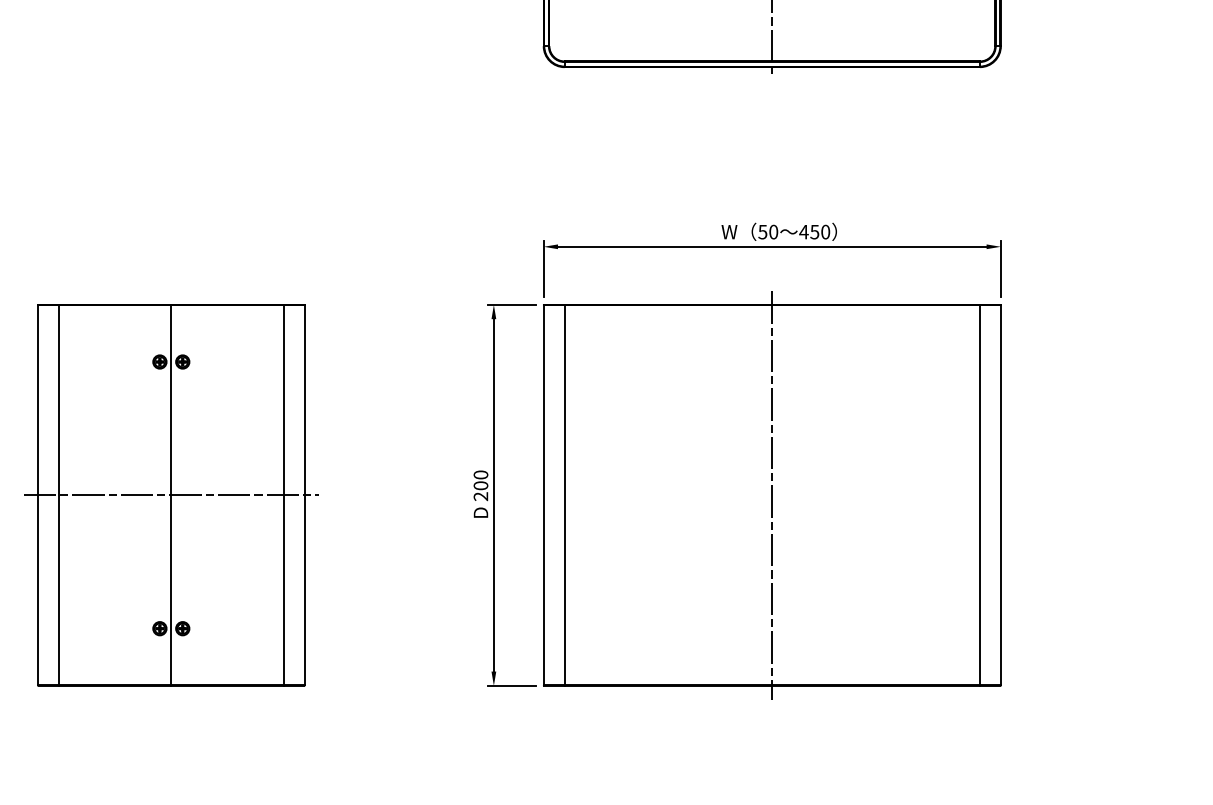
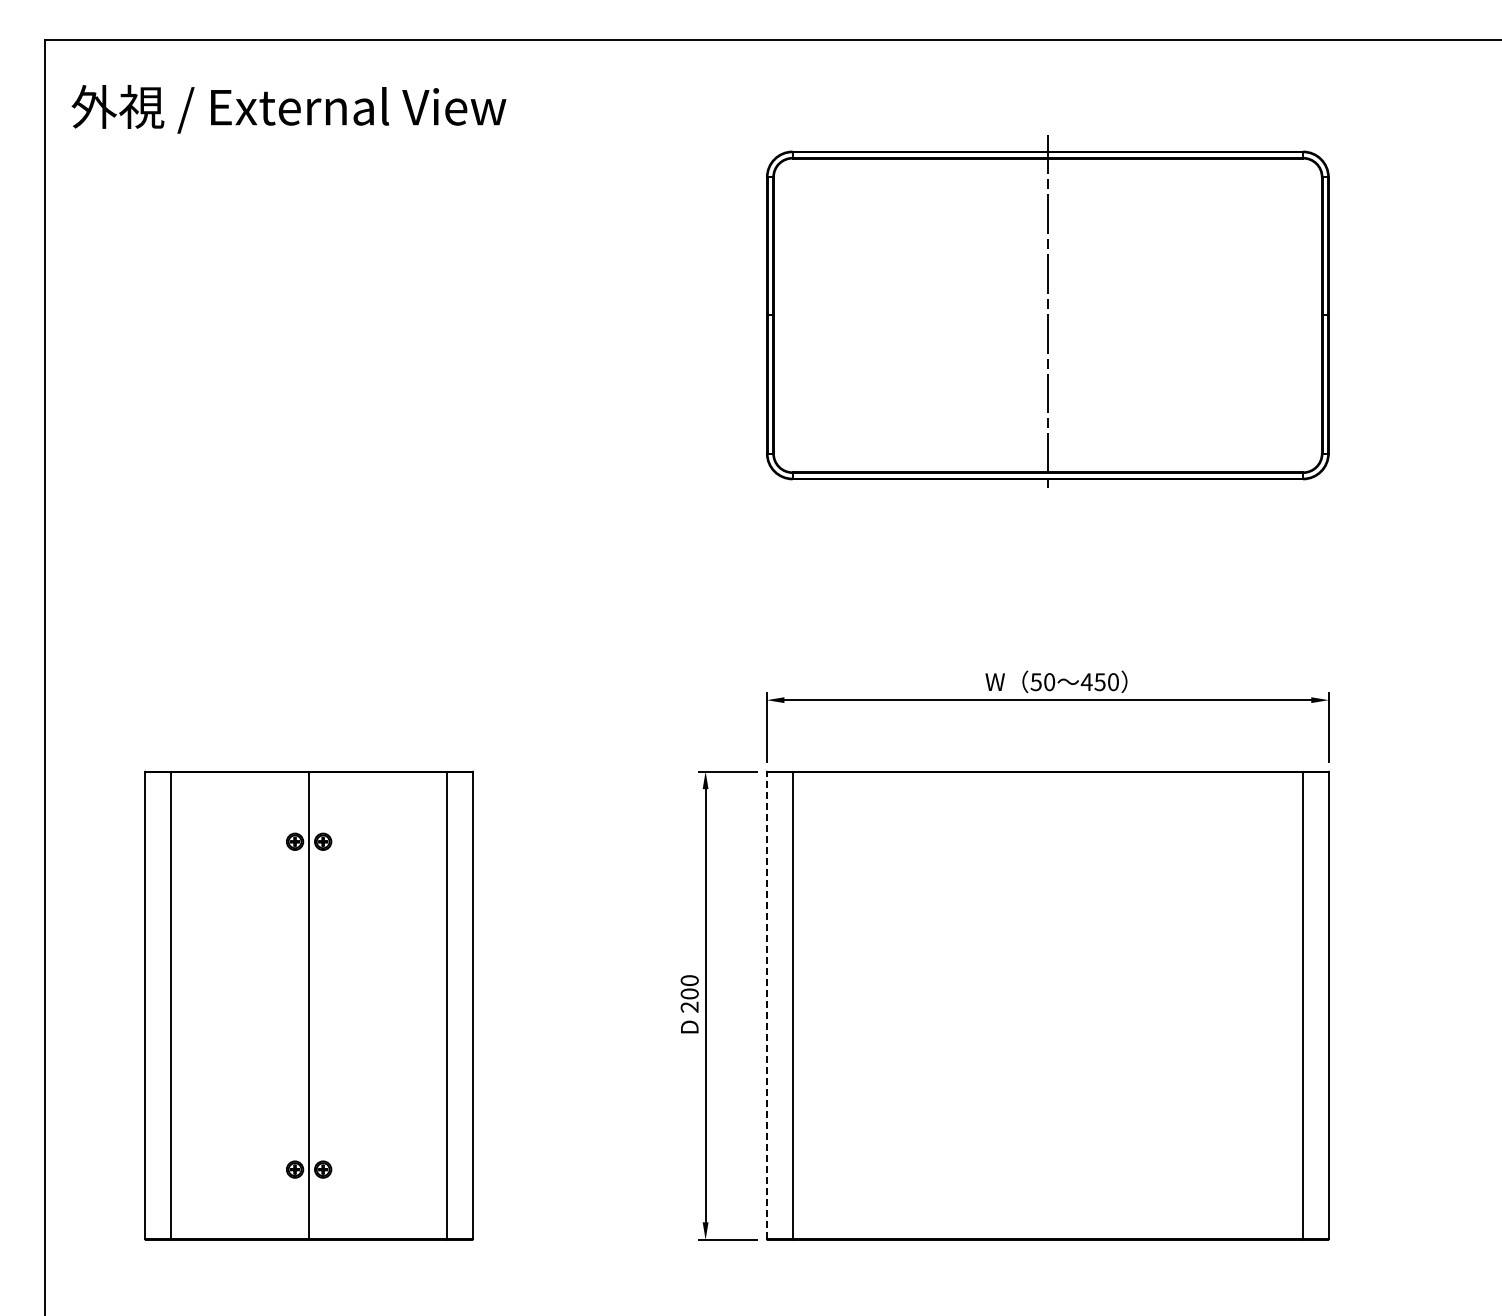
line: (170, 495) -> (308, 1005), removed
line: (543, 495) -> (766, 1005), solid -> dashed
line: (772, 495) -> (1047, 1005), removed

